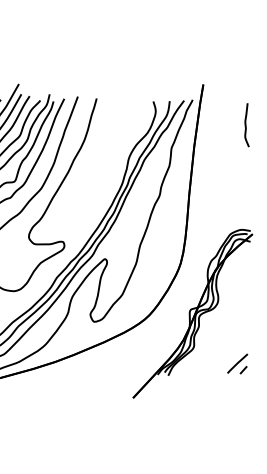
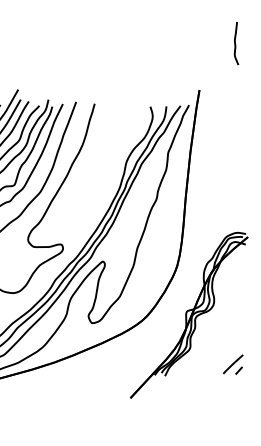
curve: (246, 125) -> (236, 43), moved

